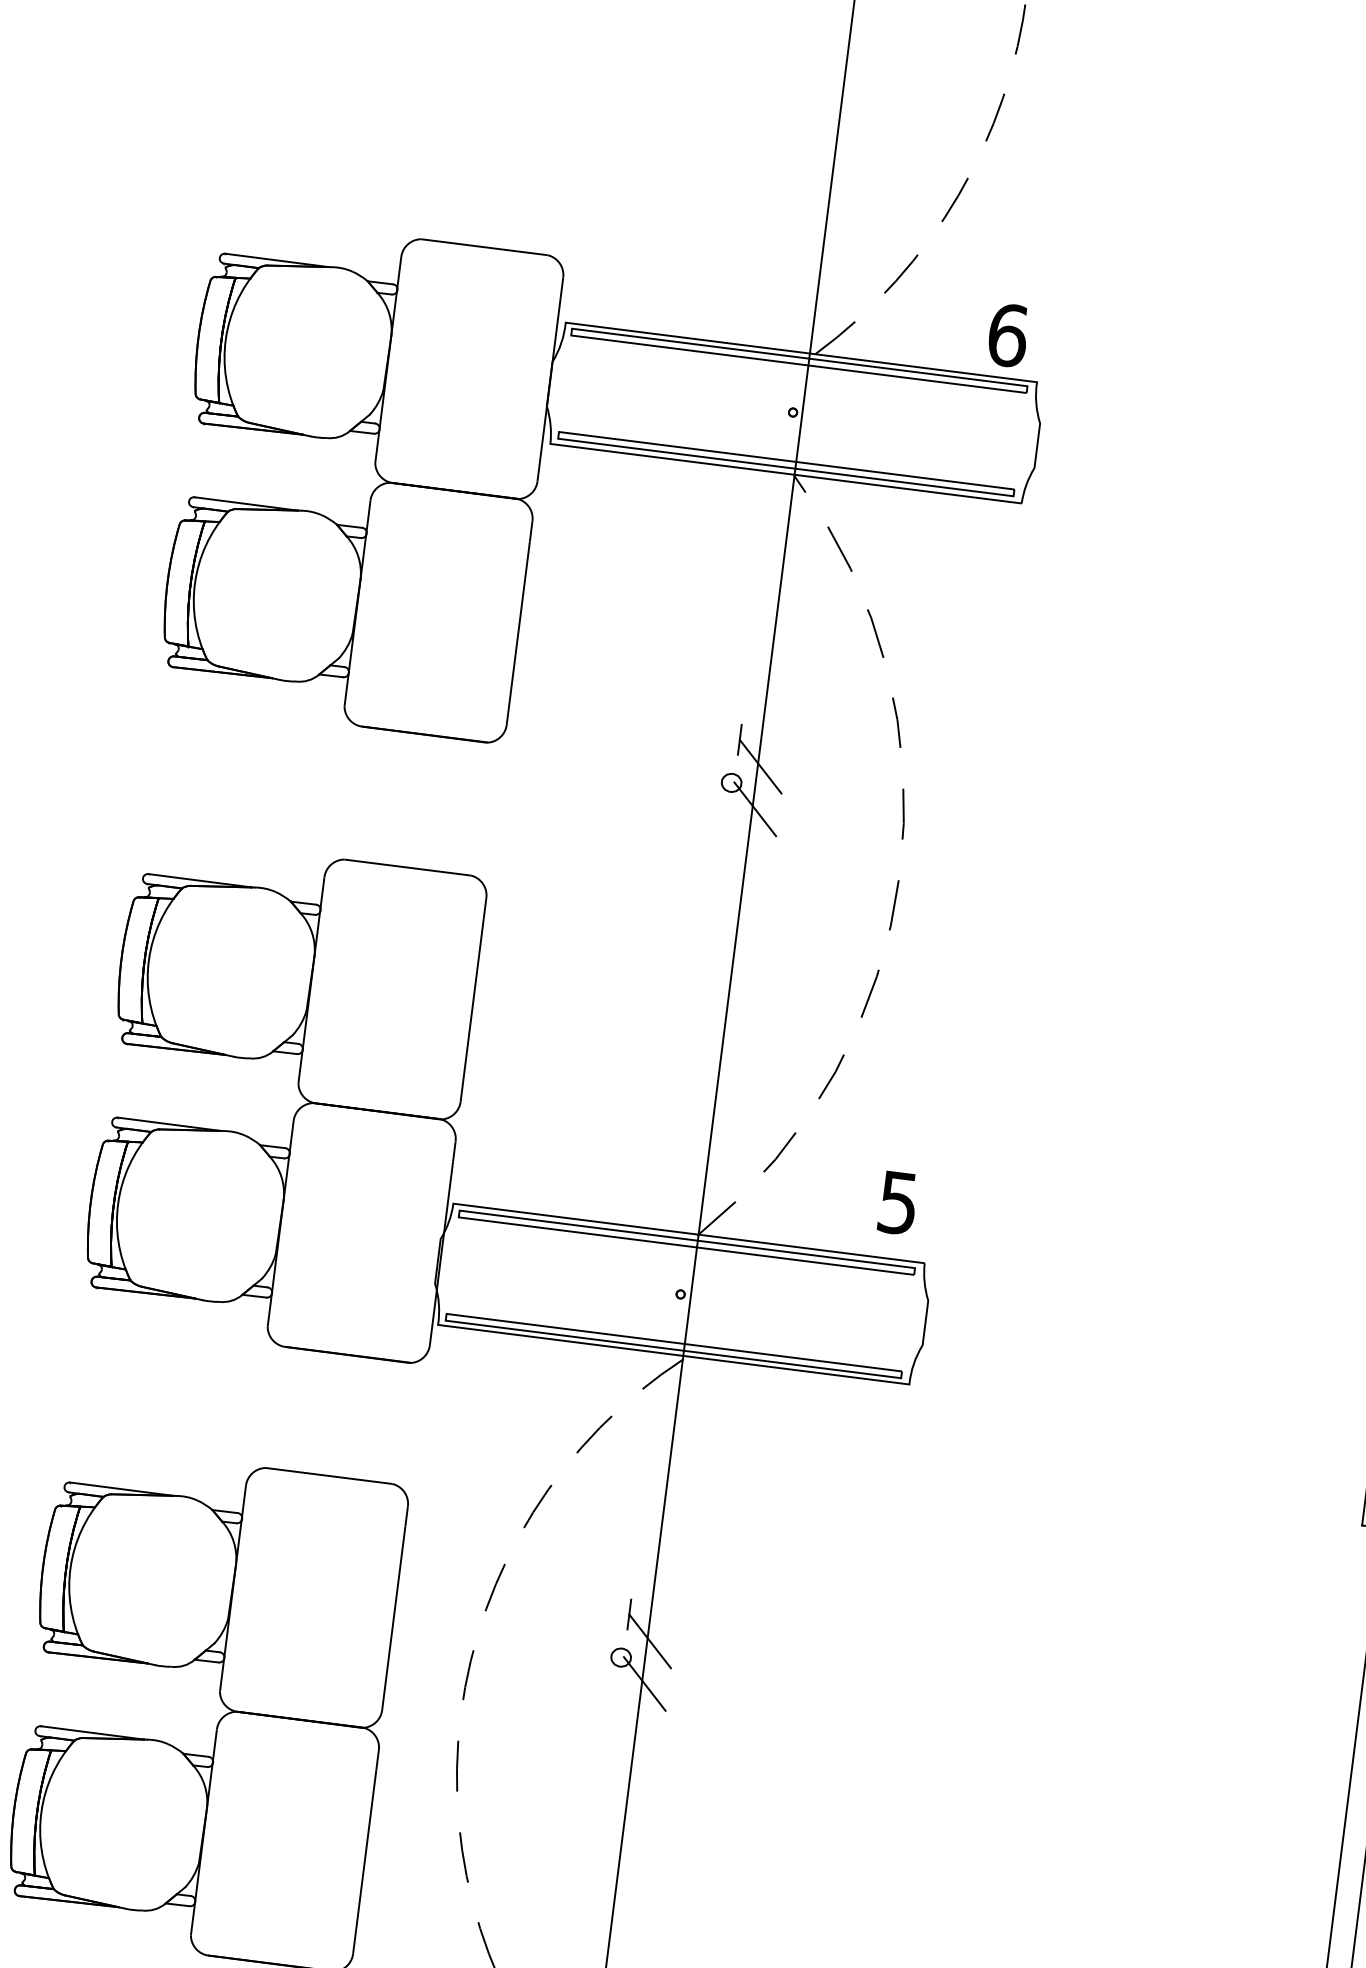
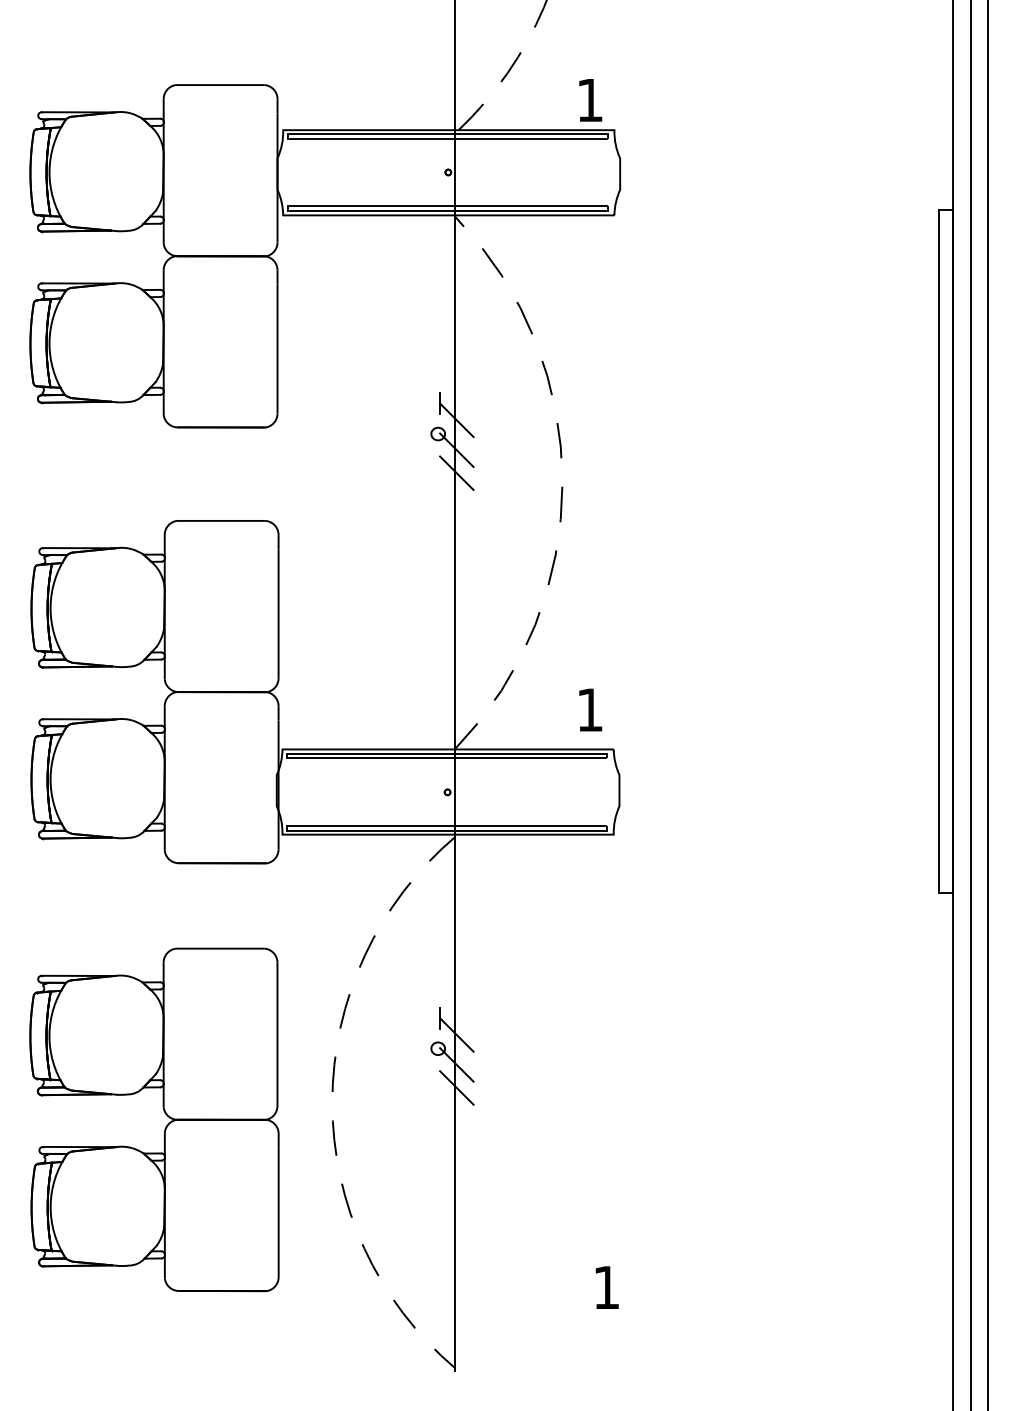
text: (1008, 335) -> (590, 100), 6 -> 1
line: (750, 840) -> (456, 472), added
text: (897, 1203) -> (589, 710), 5 -> 1
line: (640, 1715) -> (456, 1087), added

